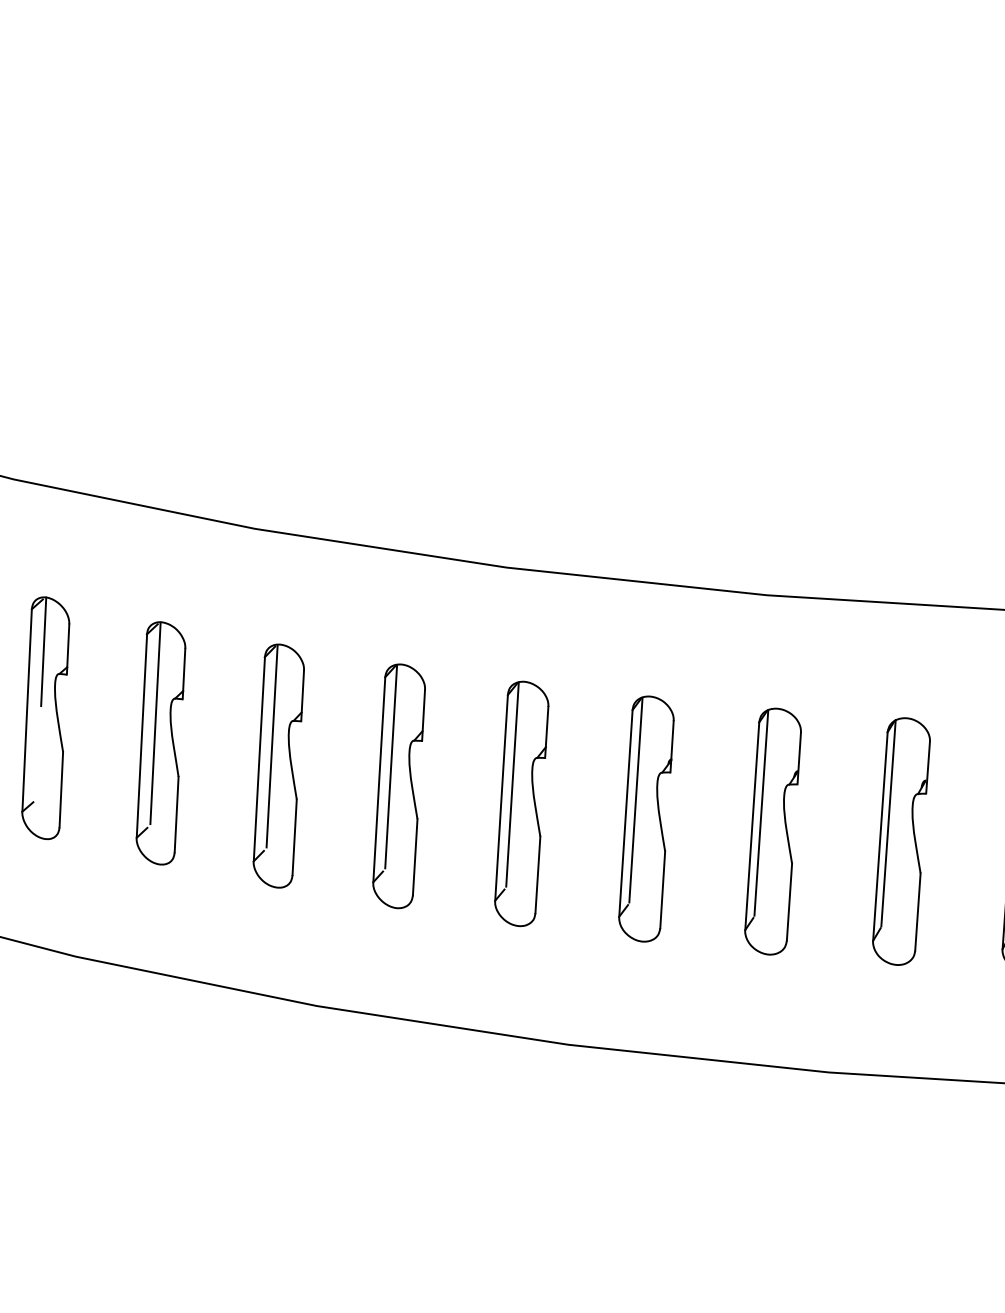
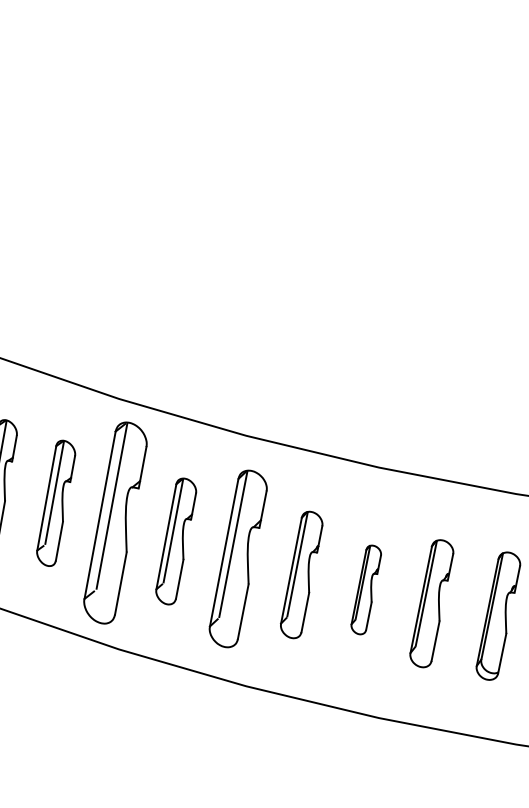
part: (278, 765) -> (115, 522), size x1.6
part: (522, 803) -> (238, 558), size x1.4
part: (773, 830) -> (366, 589), size x0.7

